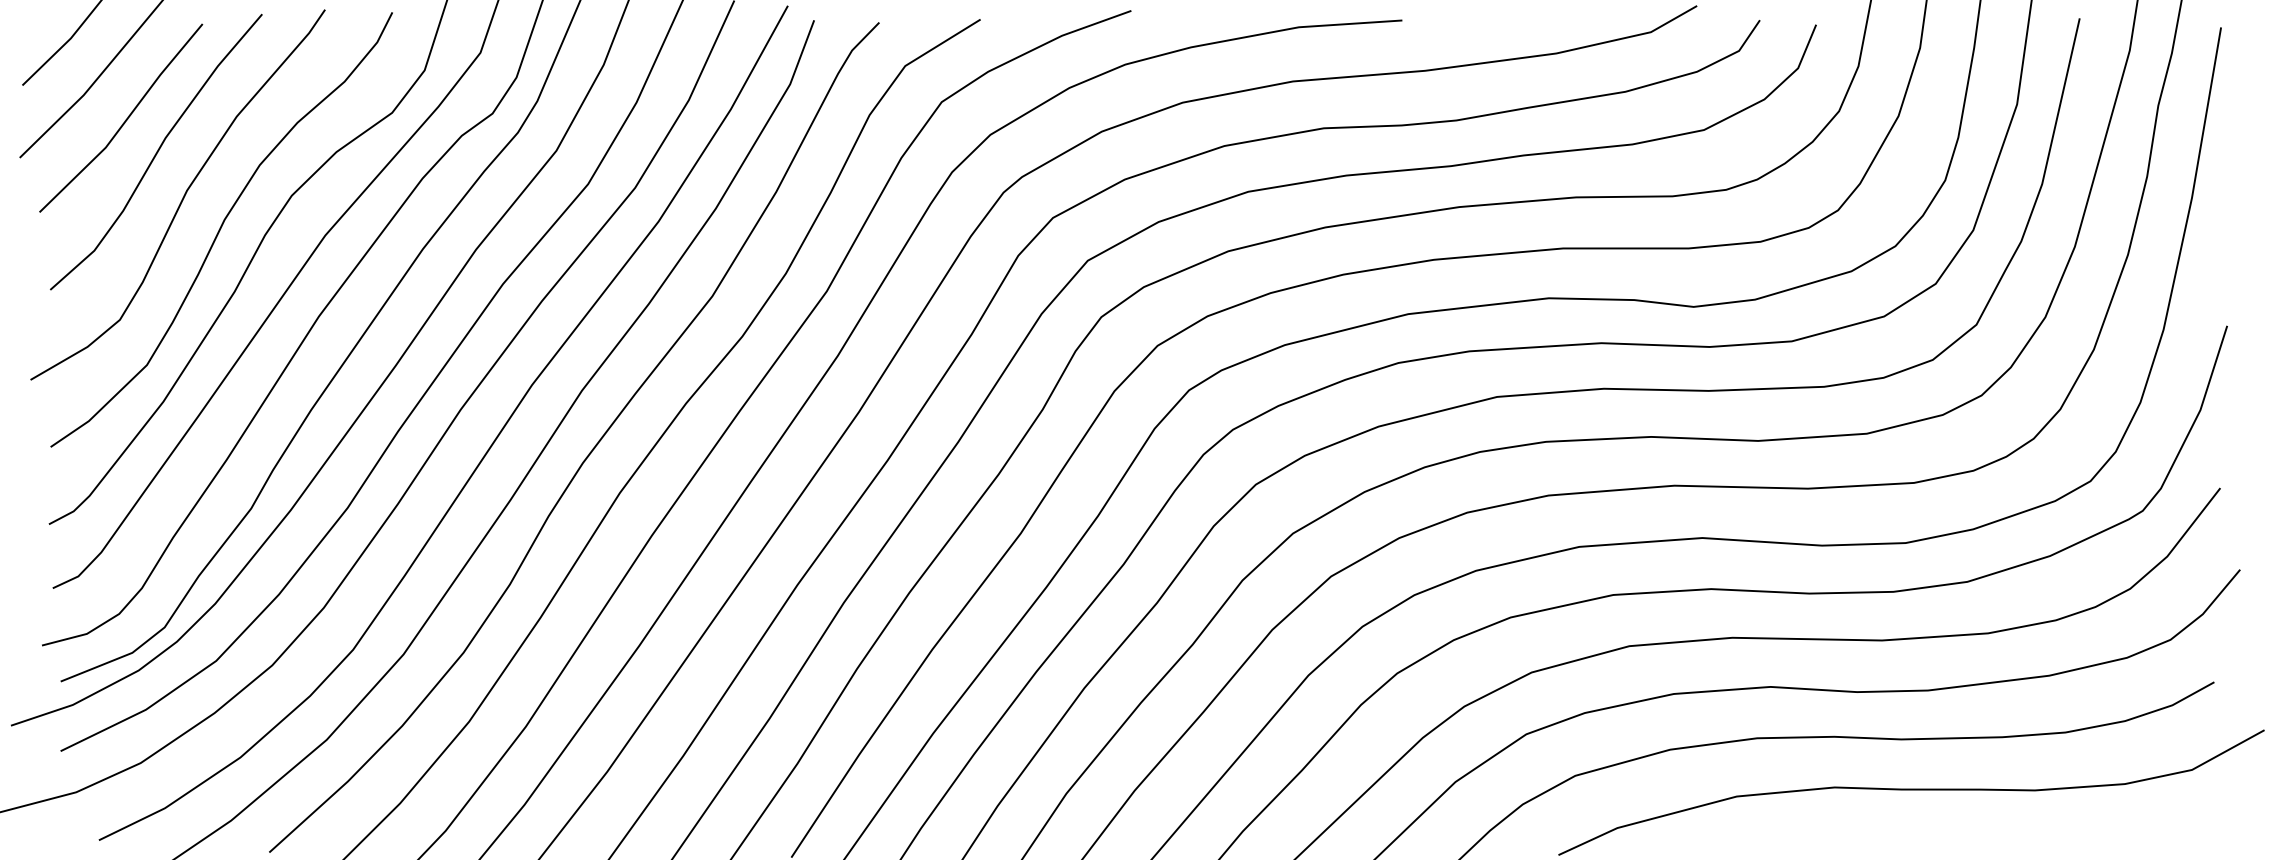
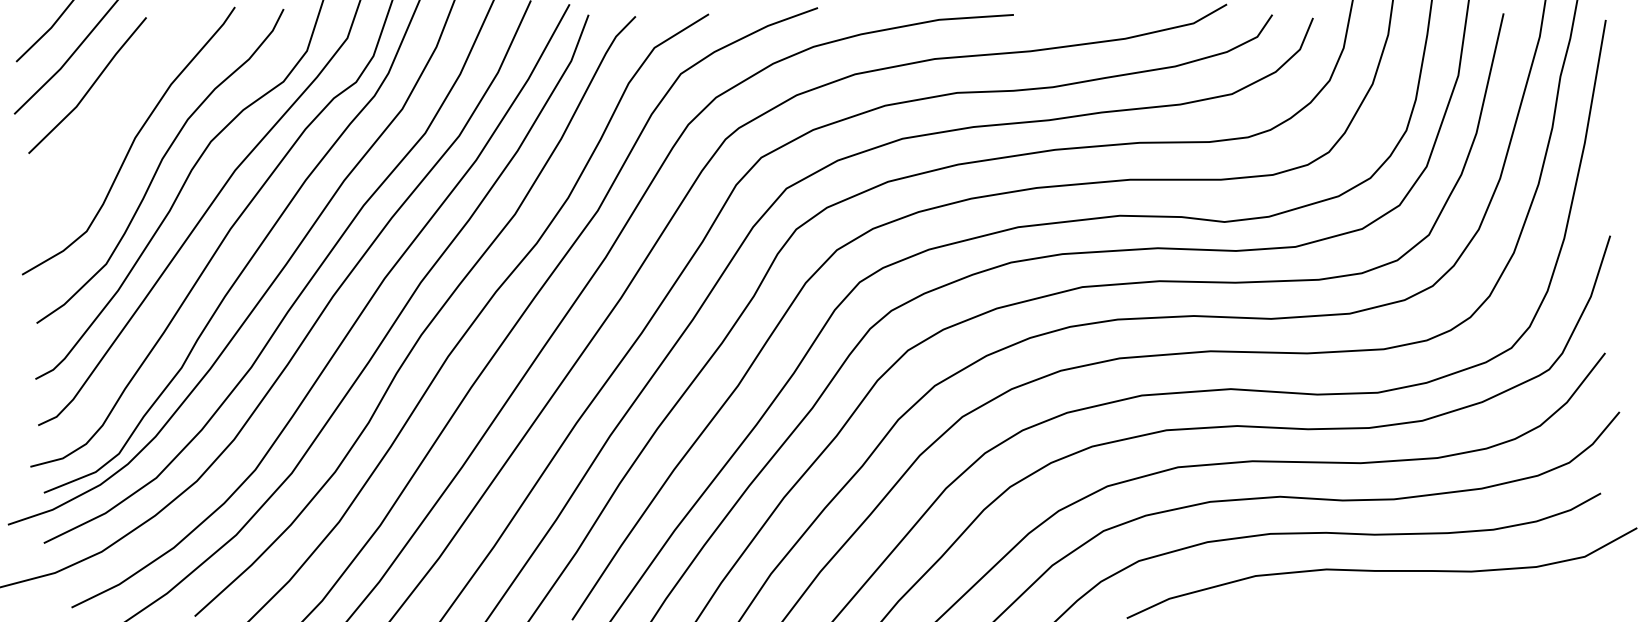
part: (156, 151) -> (113, 109), removed

